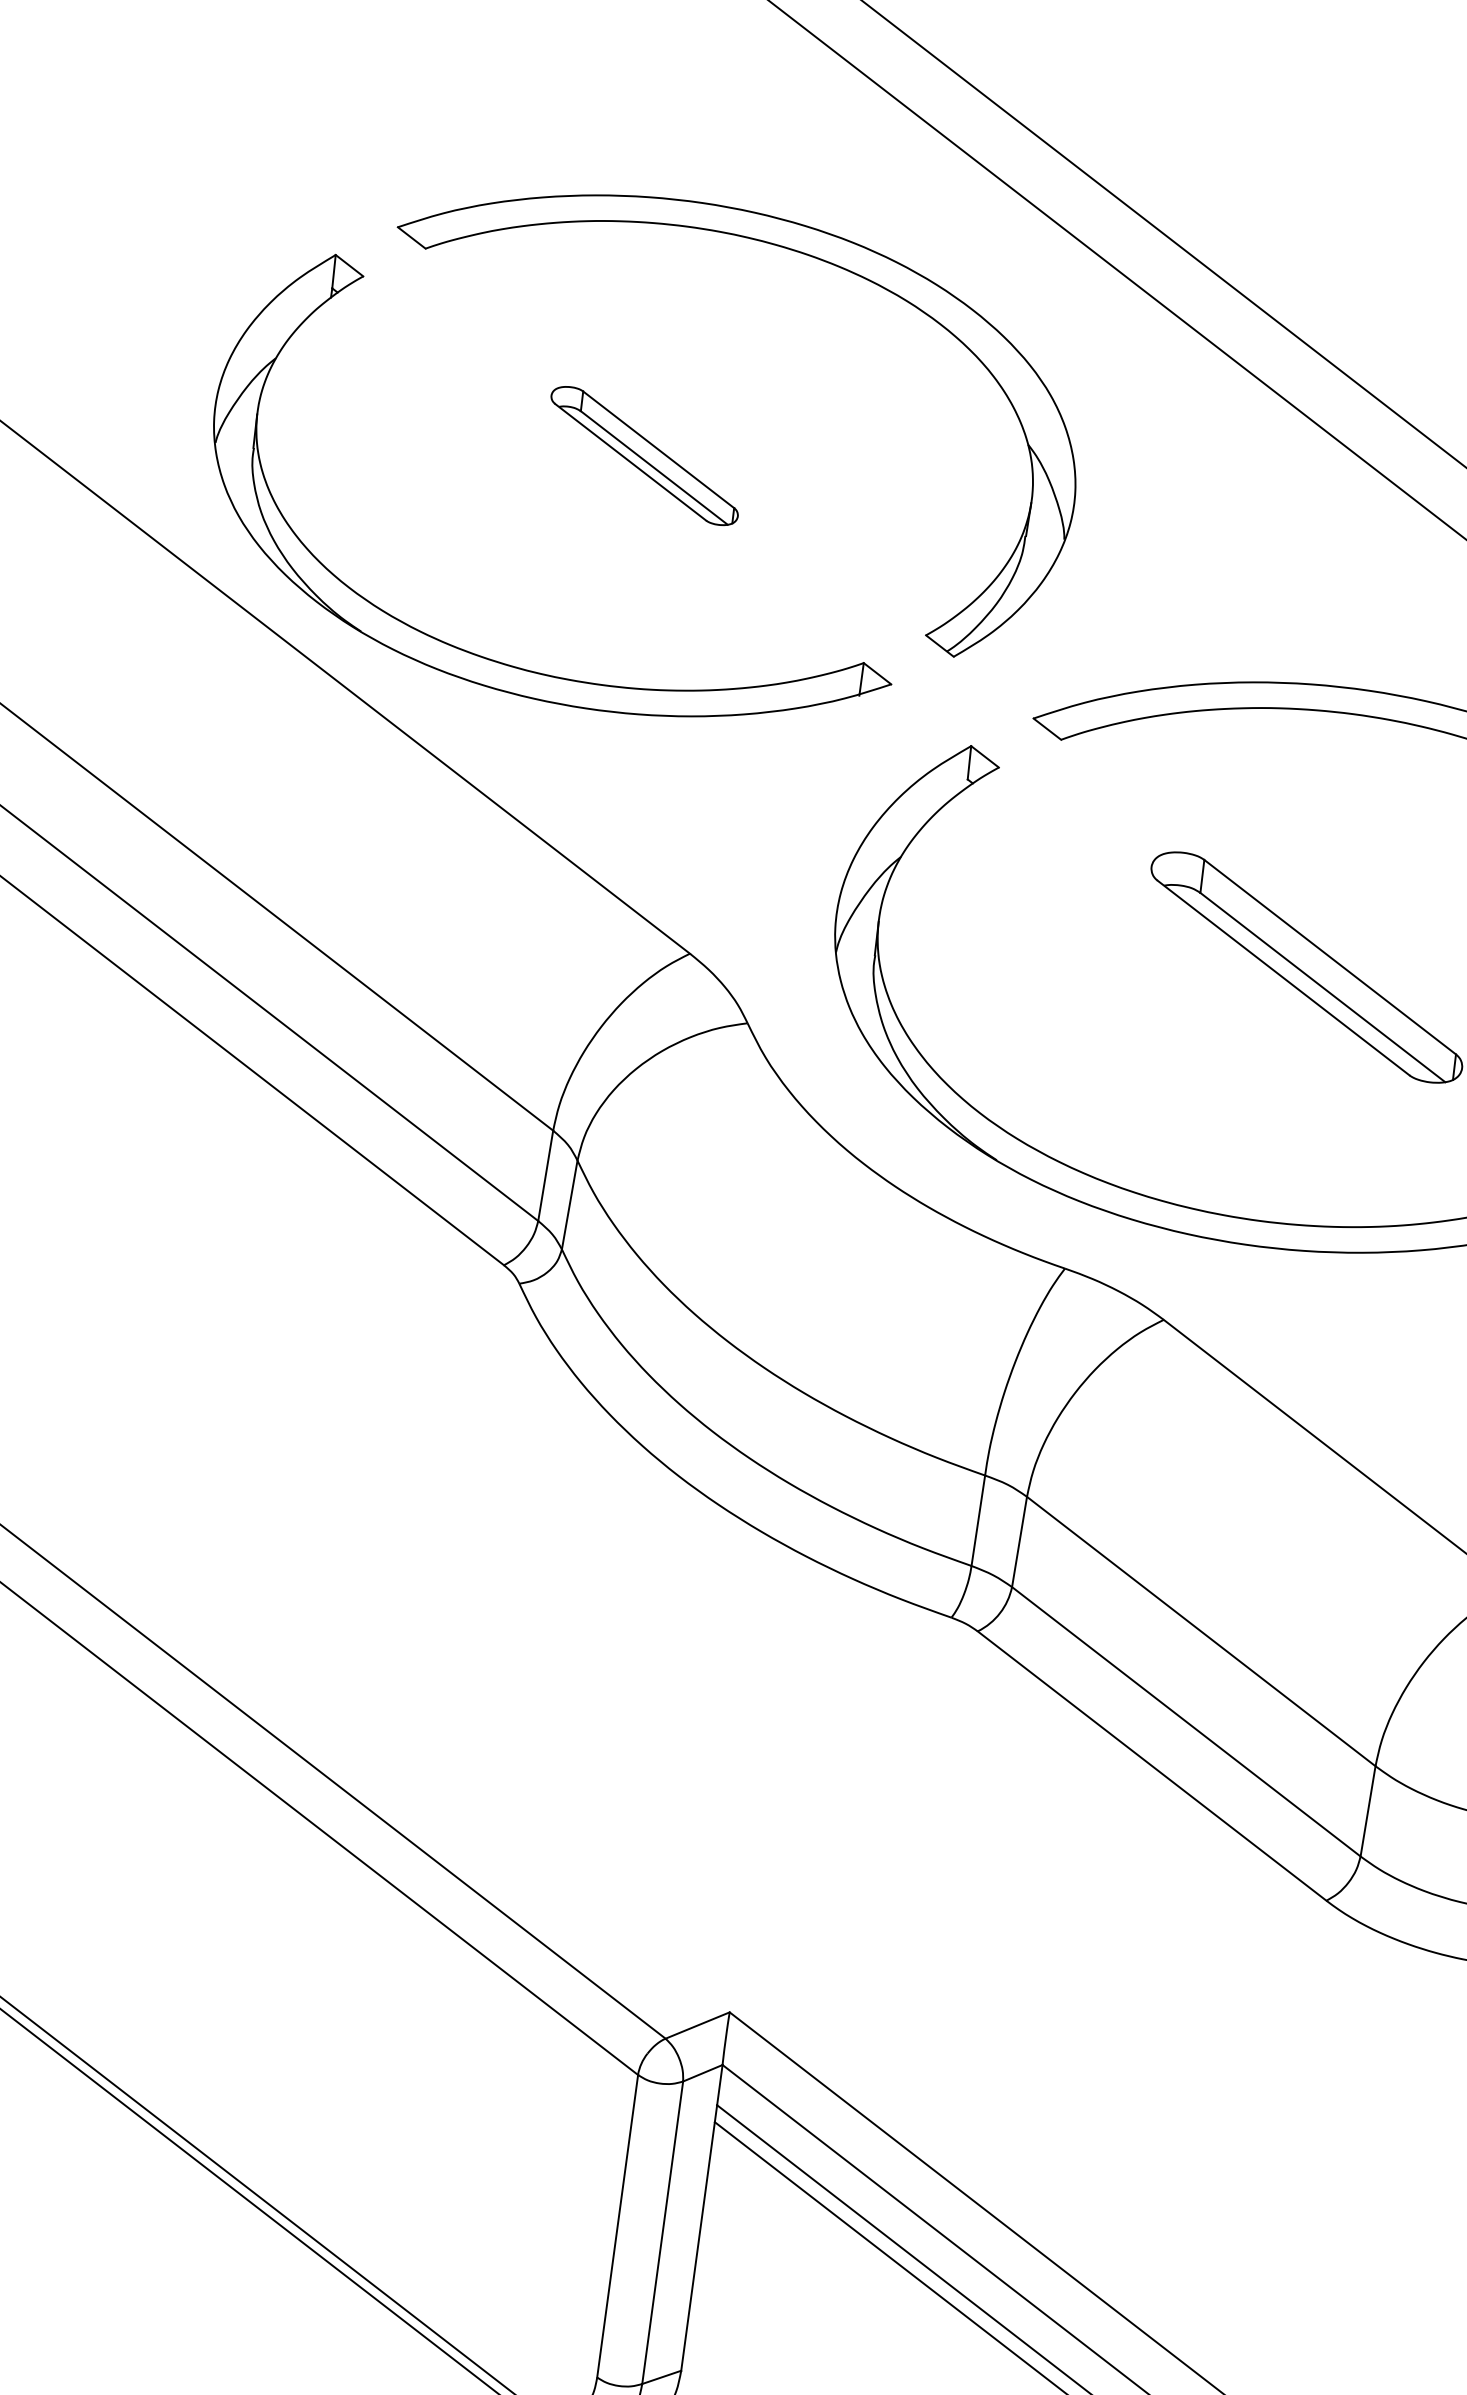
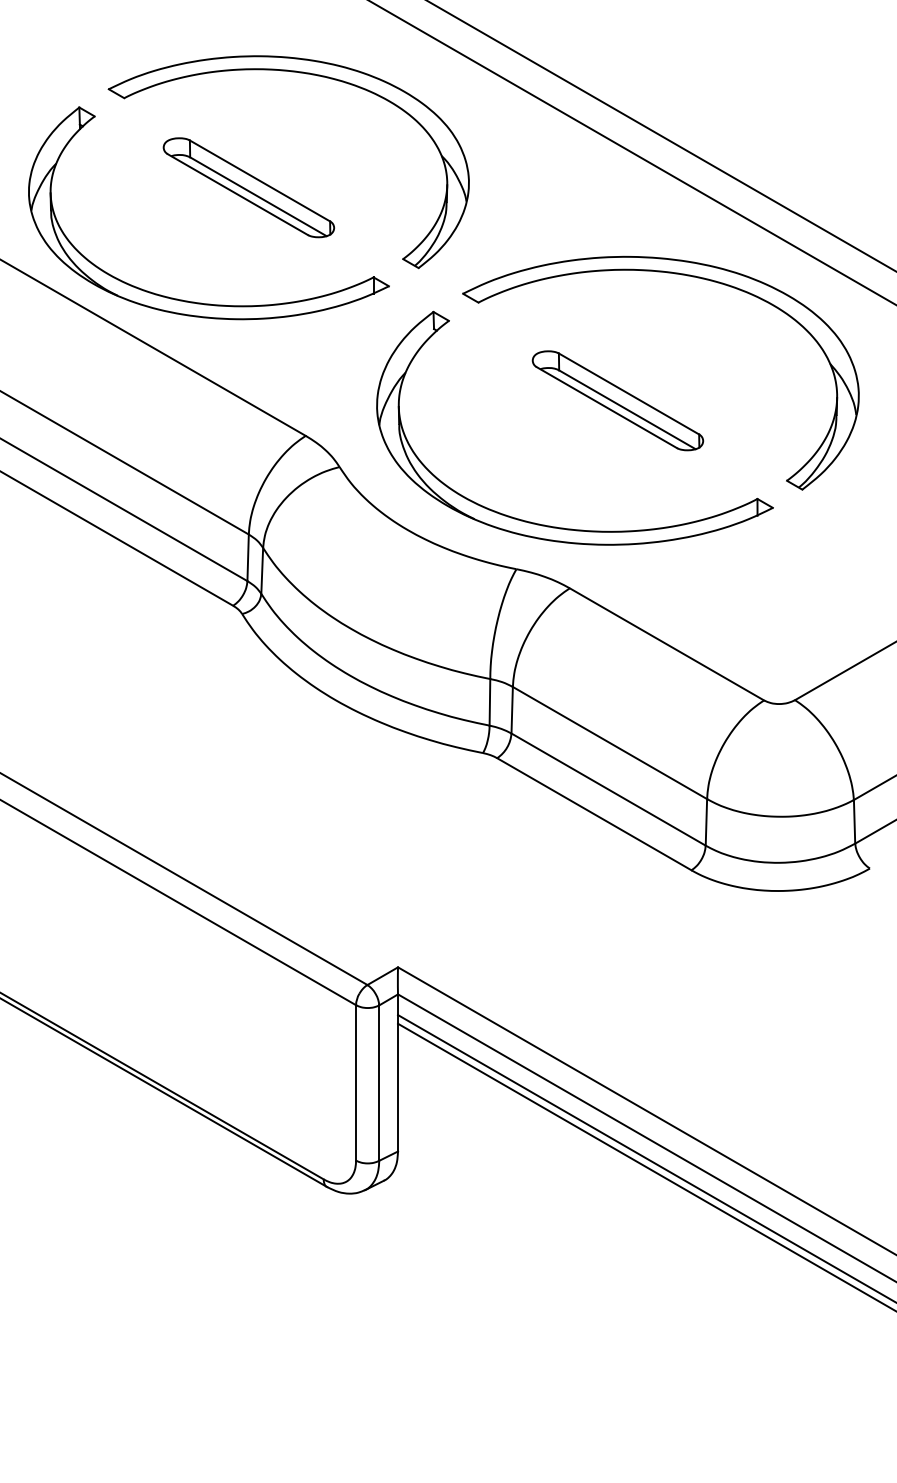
part: (643, 455) -> (248, 187), size x1.67

